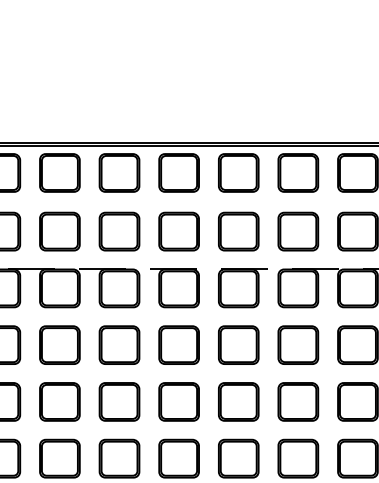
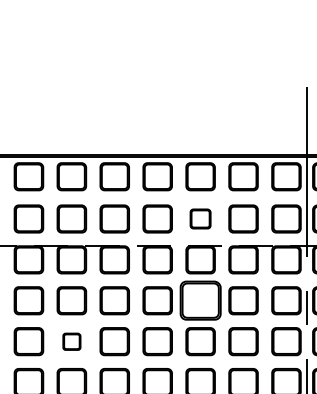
part: (238, 230) -> (200, 218), size x0.7
part: (238, 344) -> (200, 300), size x1.4
part: (59, 401) -> (71, 341), size x0.6

